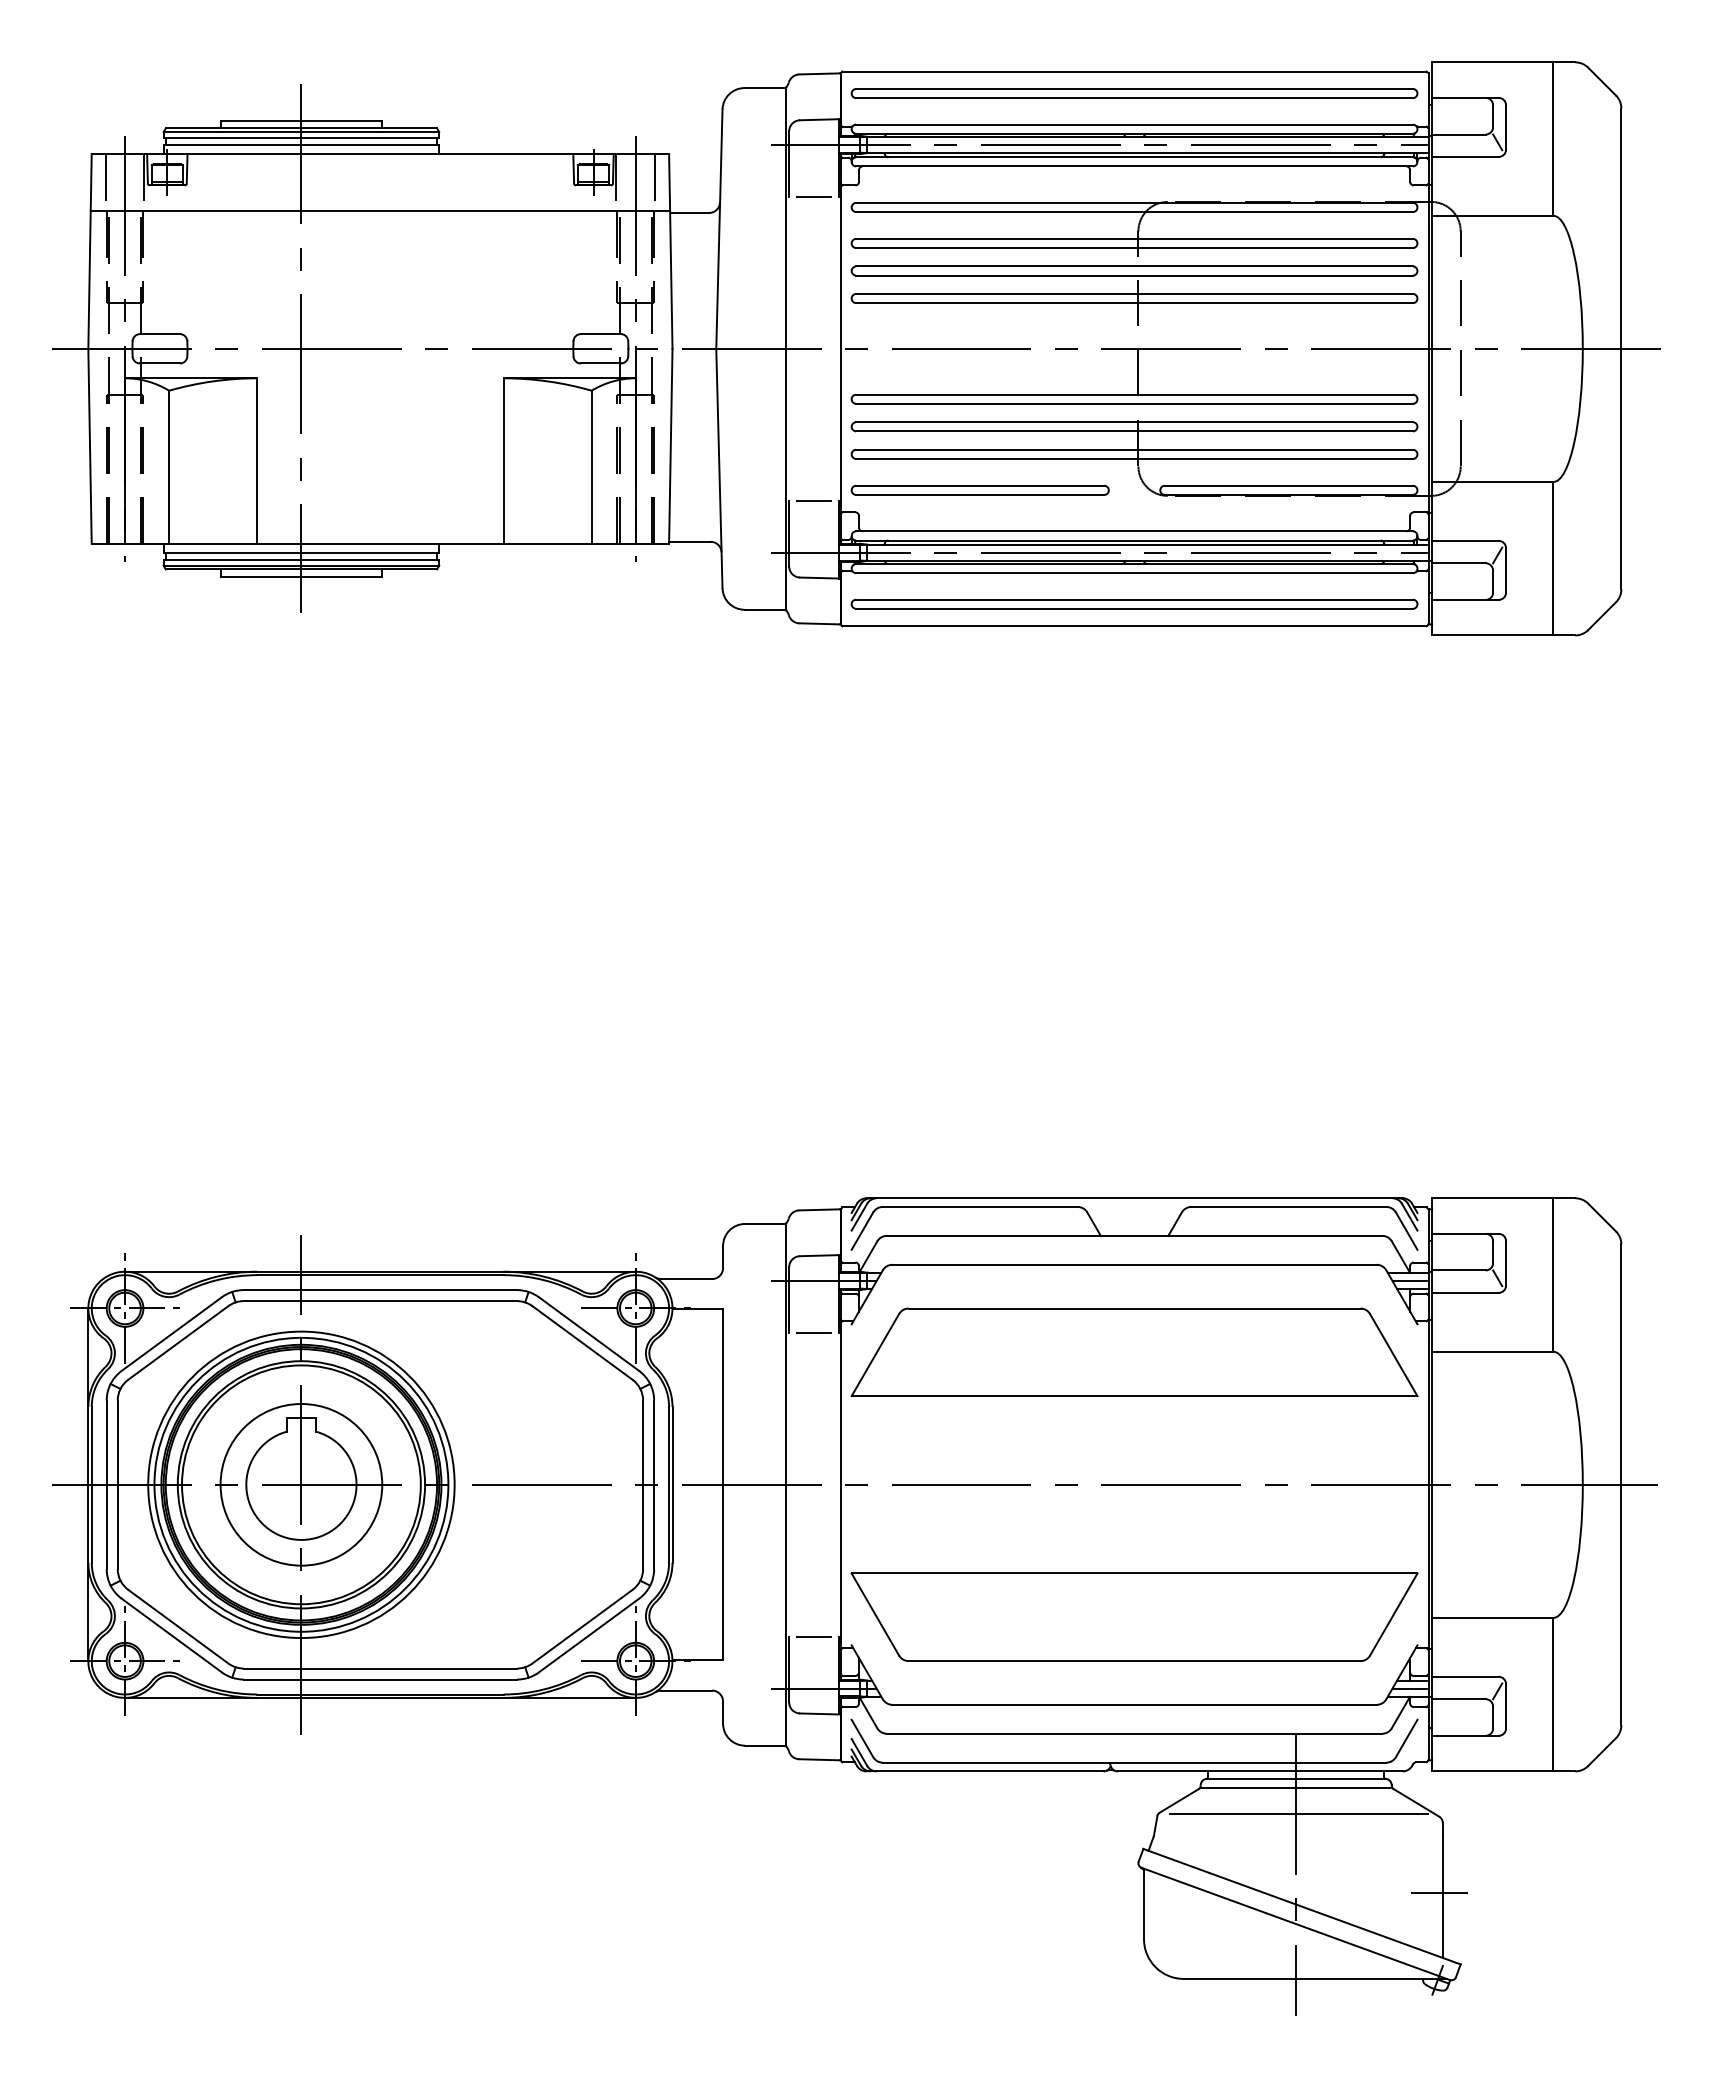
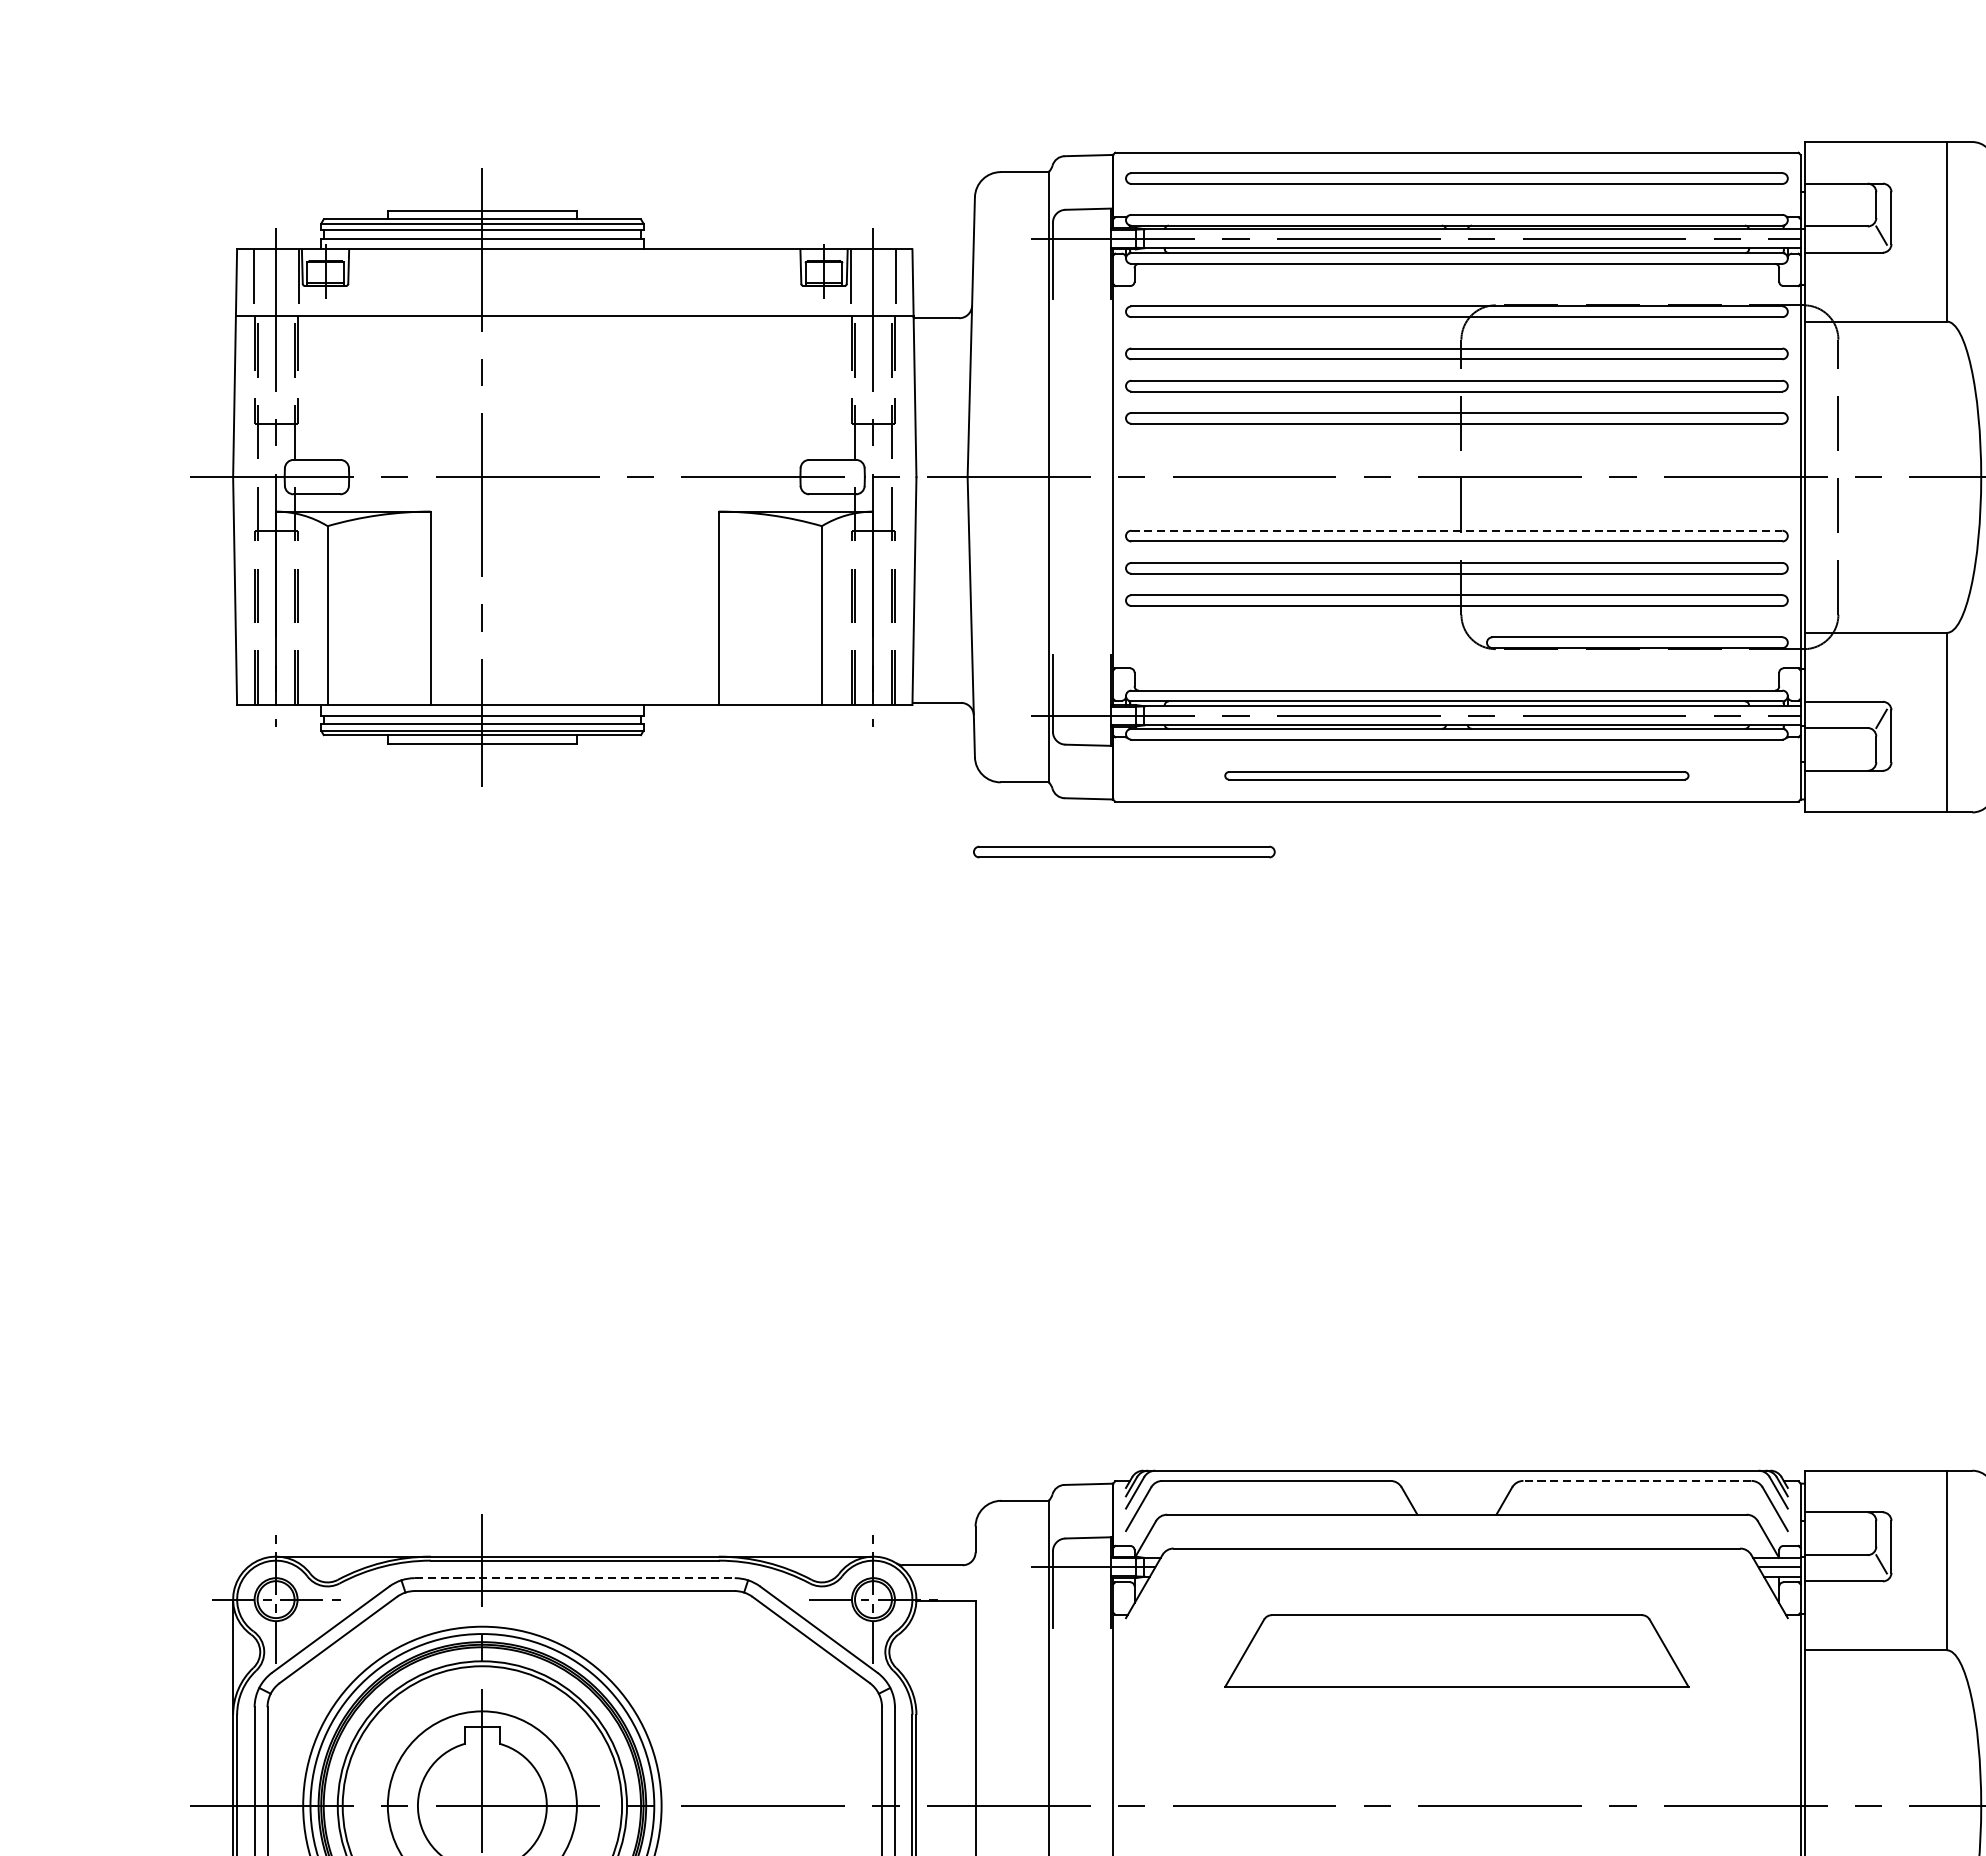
line: (813, 196) -> (1081, 298), removed
line: (1135, 394) -> (1458, 530), solid -> dashed
part: (979, 489) -> (1123, 851), moved
line: (813, 501) -> (1081, 655), removed
part: (1134, 603) -> (1456, 775), size x0.7
line: (1288, 1206) -> (1636, 1480), solid -> dashed
line: (380, 1290) -> (574, 1578), solid -> dashed
line: (813, 1332) -> (1081, 1627), removed
part: (1134, 1352) -> (1456, 1651), size x0.7

